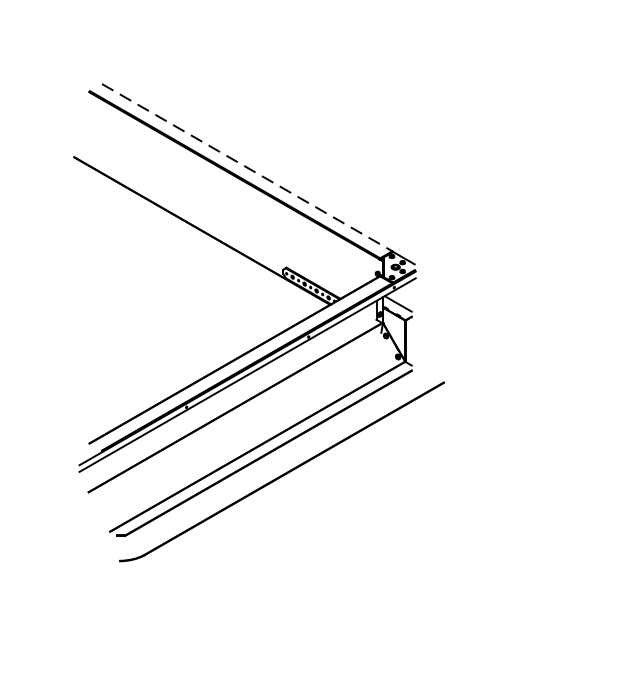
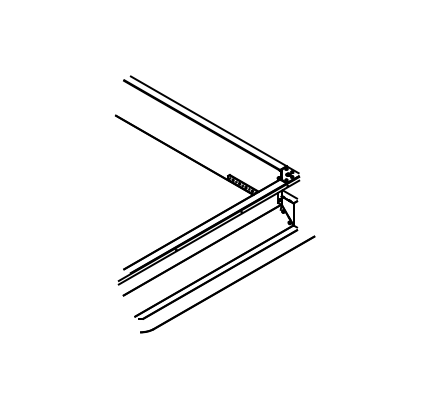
line: (246, 167) -> (208, 121), dashed -> solid

